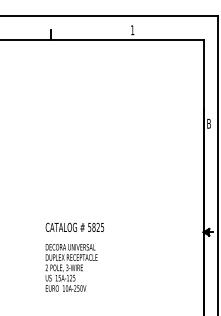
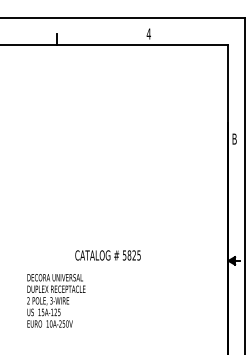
text: (132, 29) -> (148, 33), 1 -> 4
text: (74, 227) -> (107, 255), moved
text: (71, 267) -> (56, 300), moved

